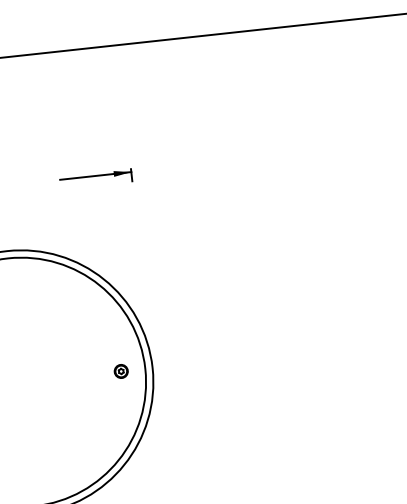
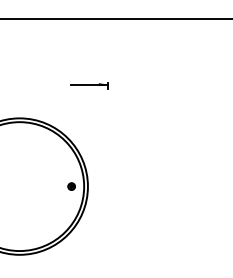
part: (96, 177) -> (89, 85), moved

